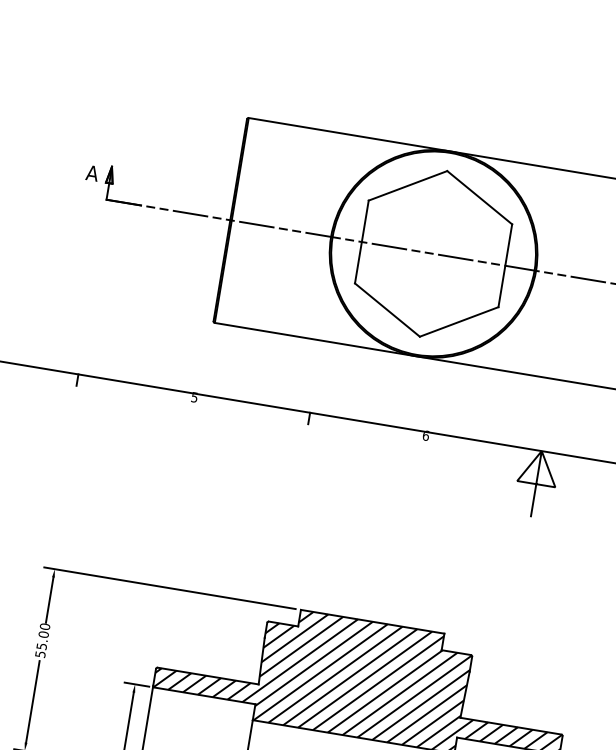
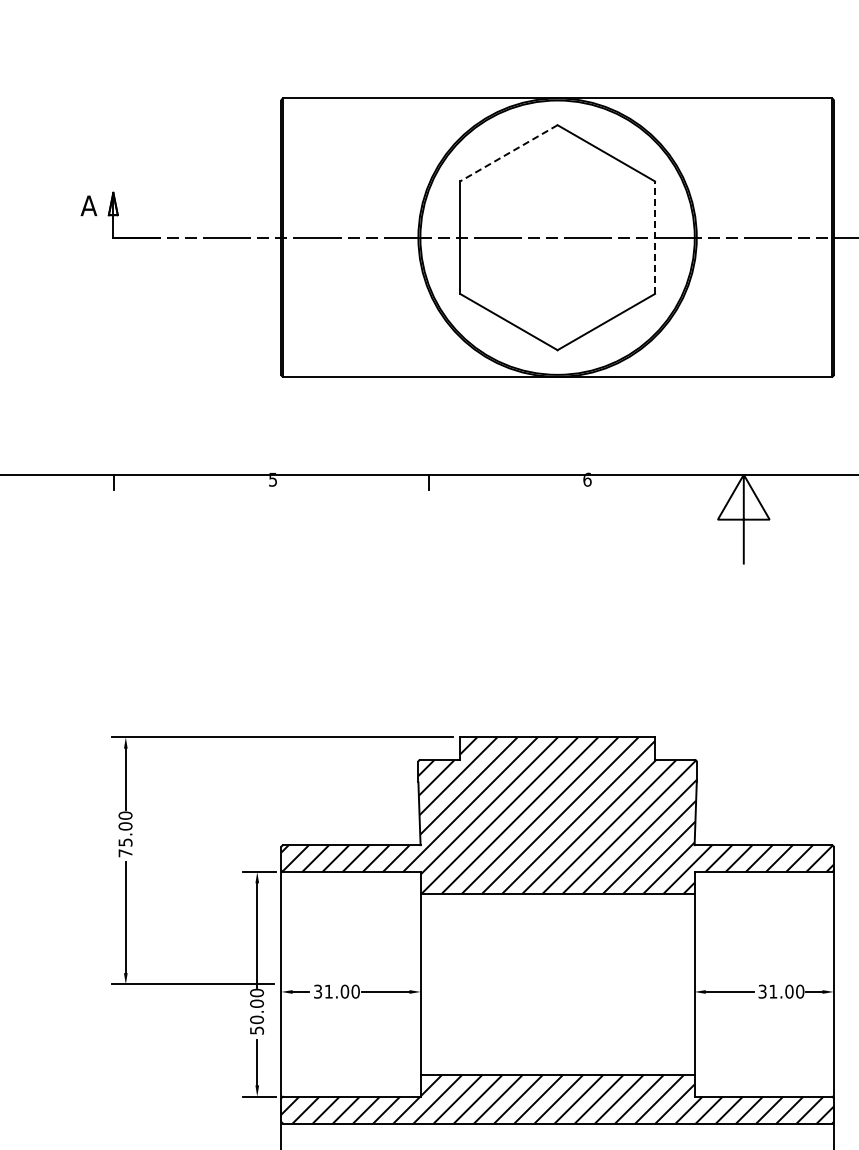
line: (407, 185) -> (508, 153), solid -> dashed
line: (505, 265) -> (655, 237), solid -> dashed
text: (40, 654) -> (125, 853), 55.00 -> 75.00

